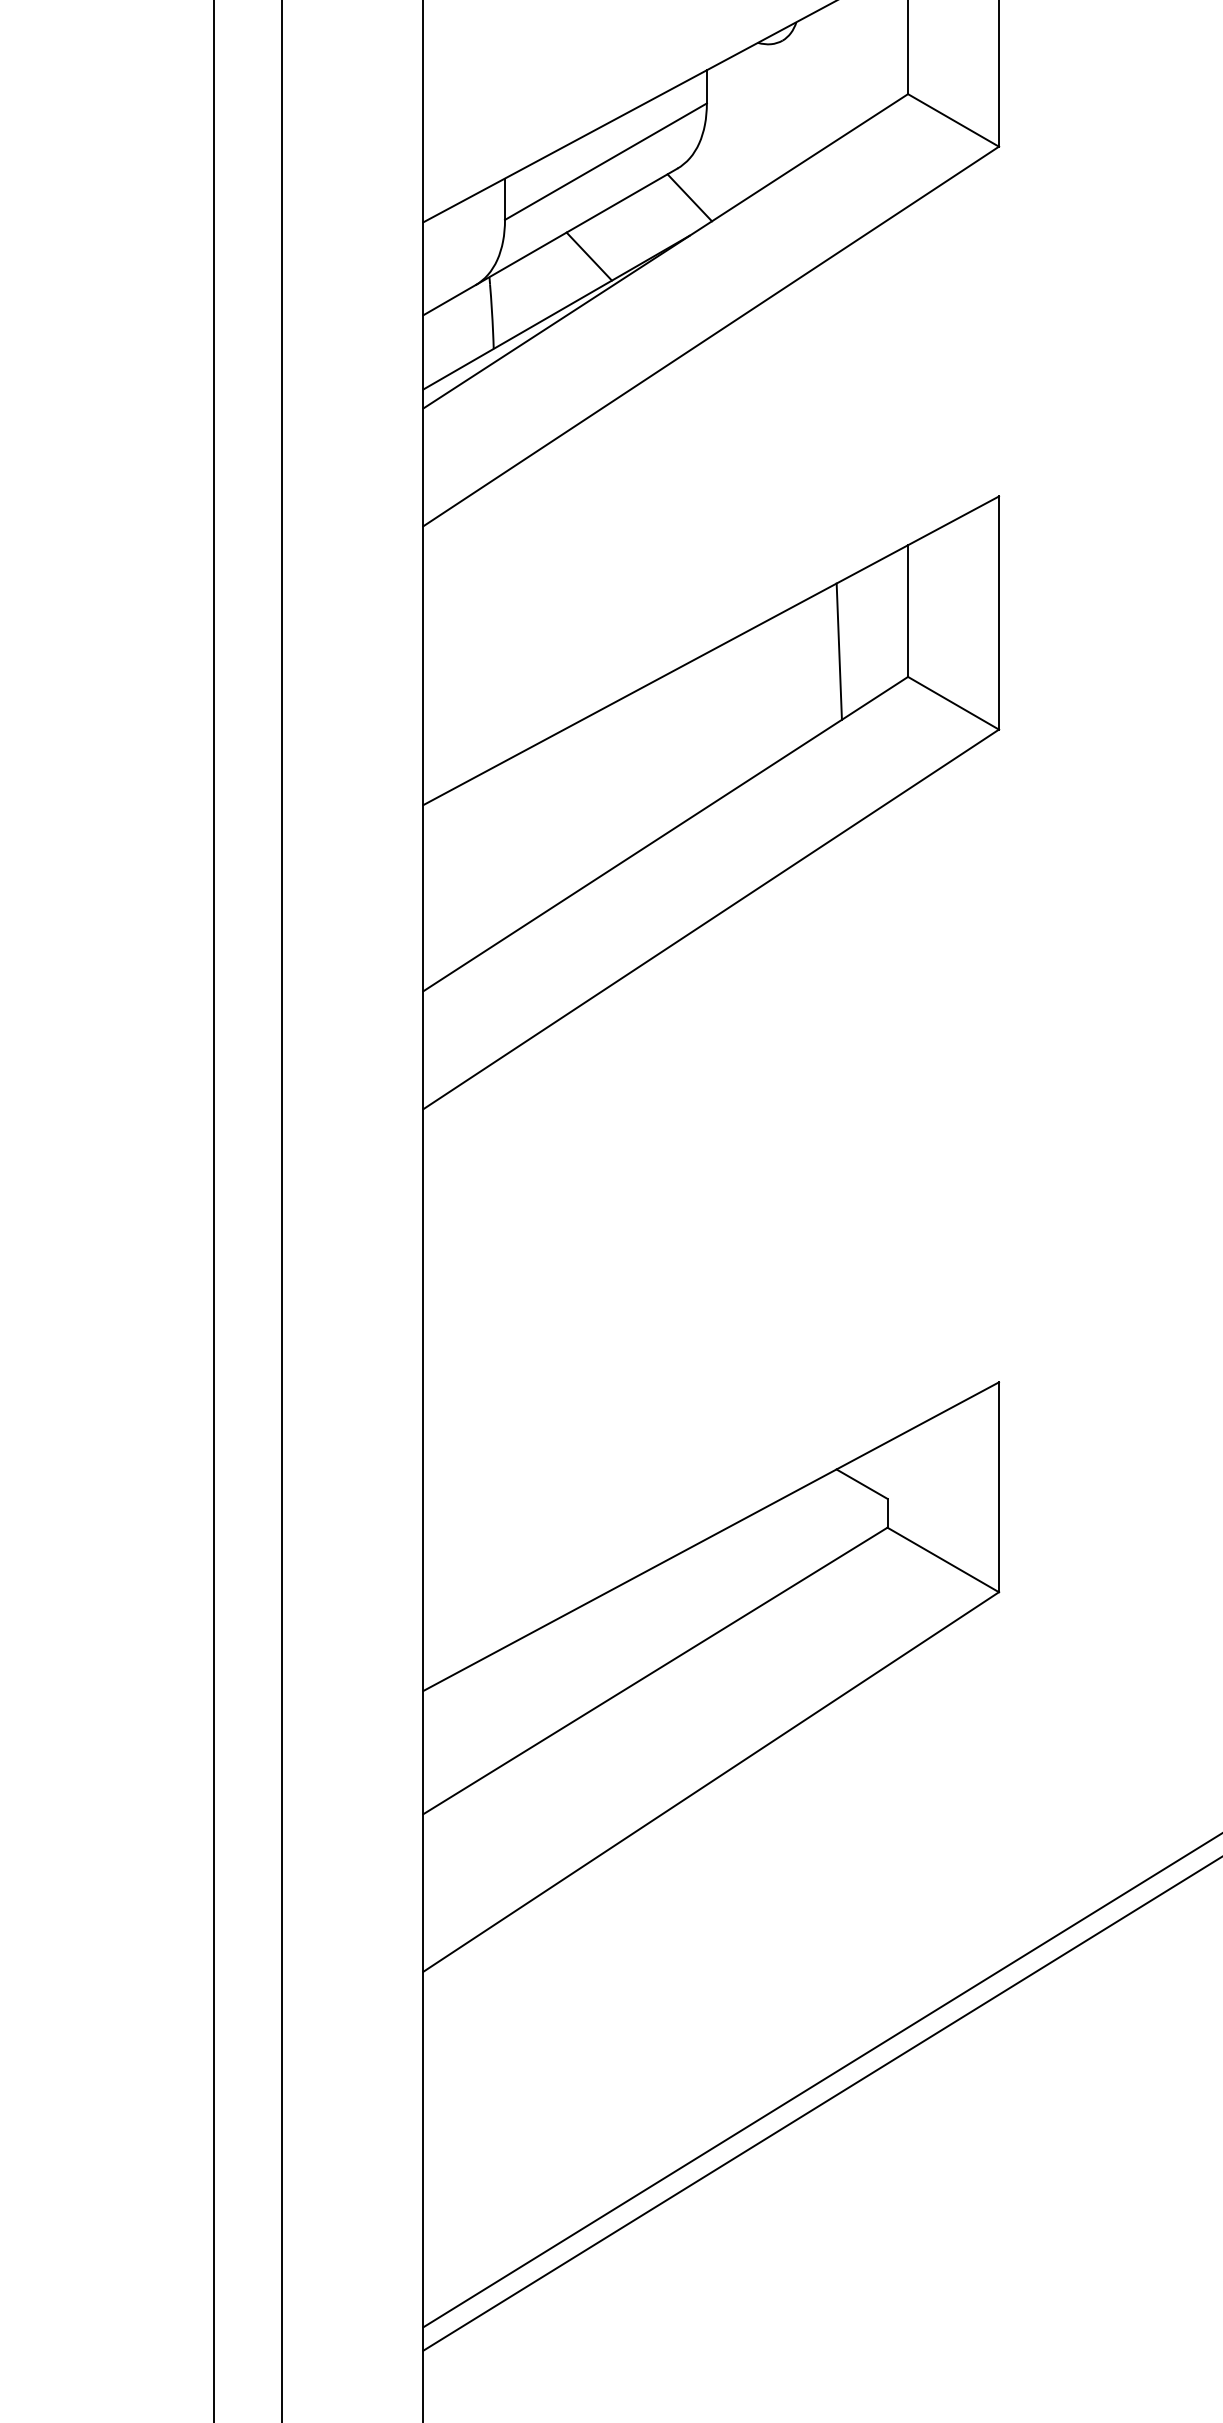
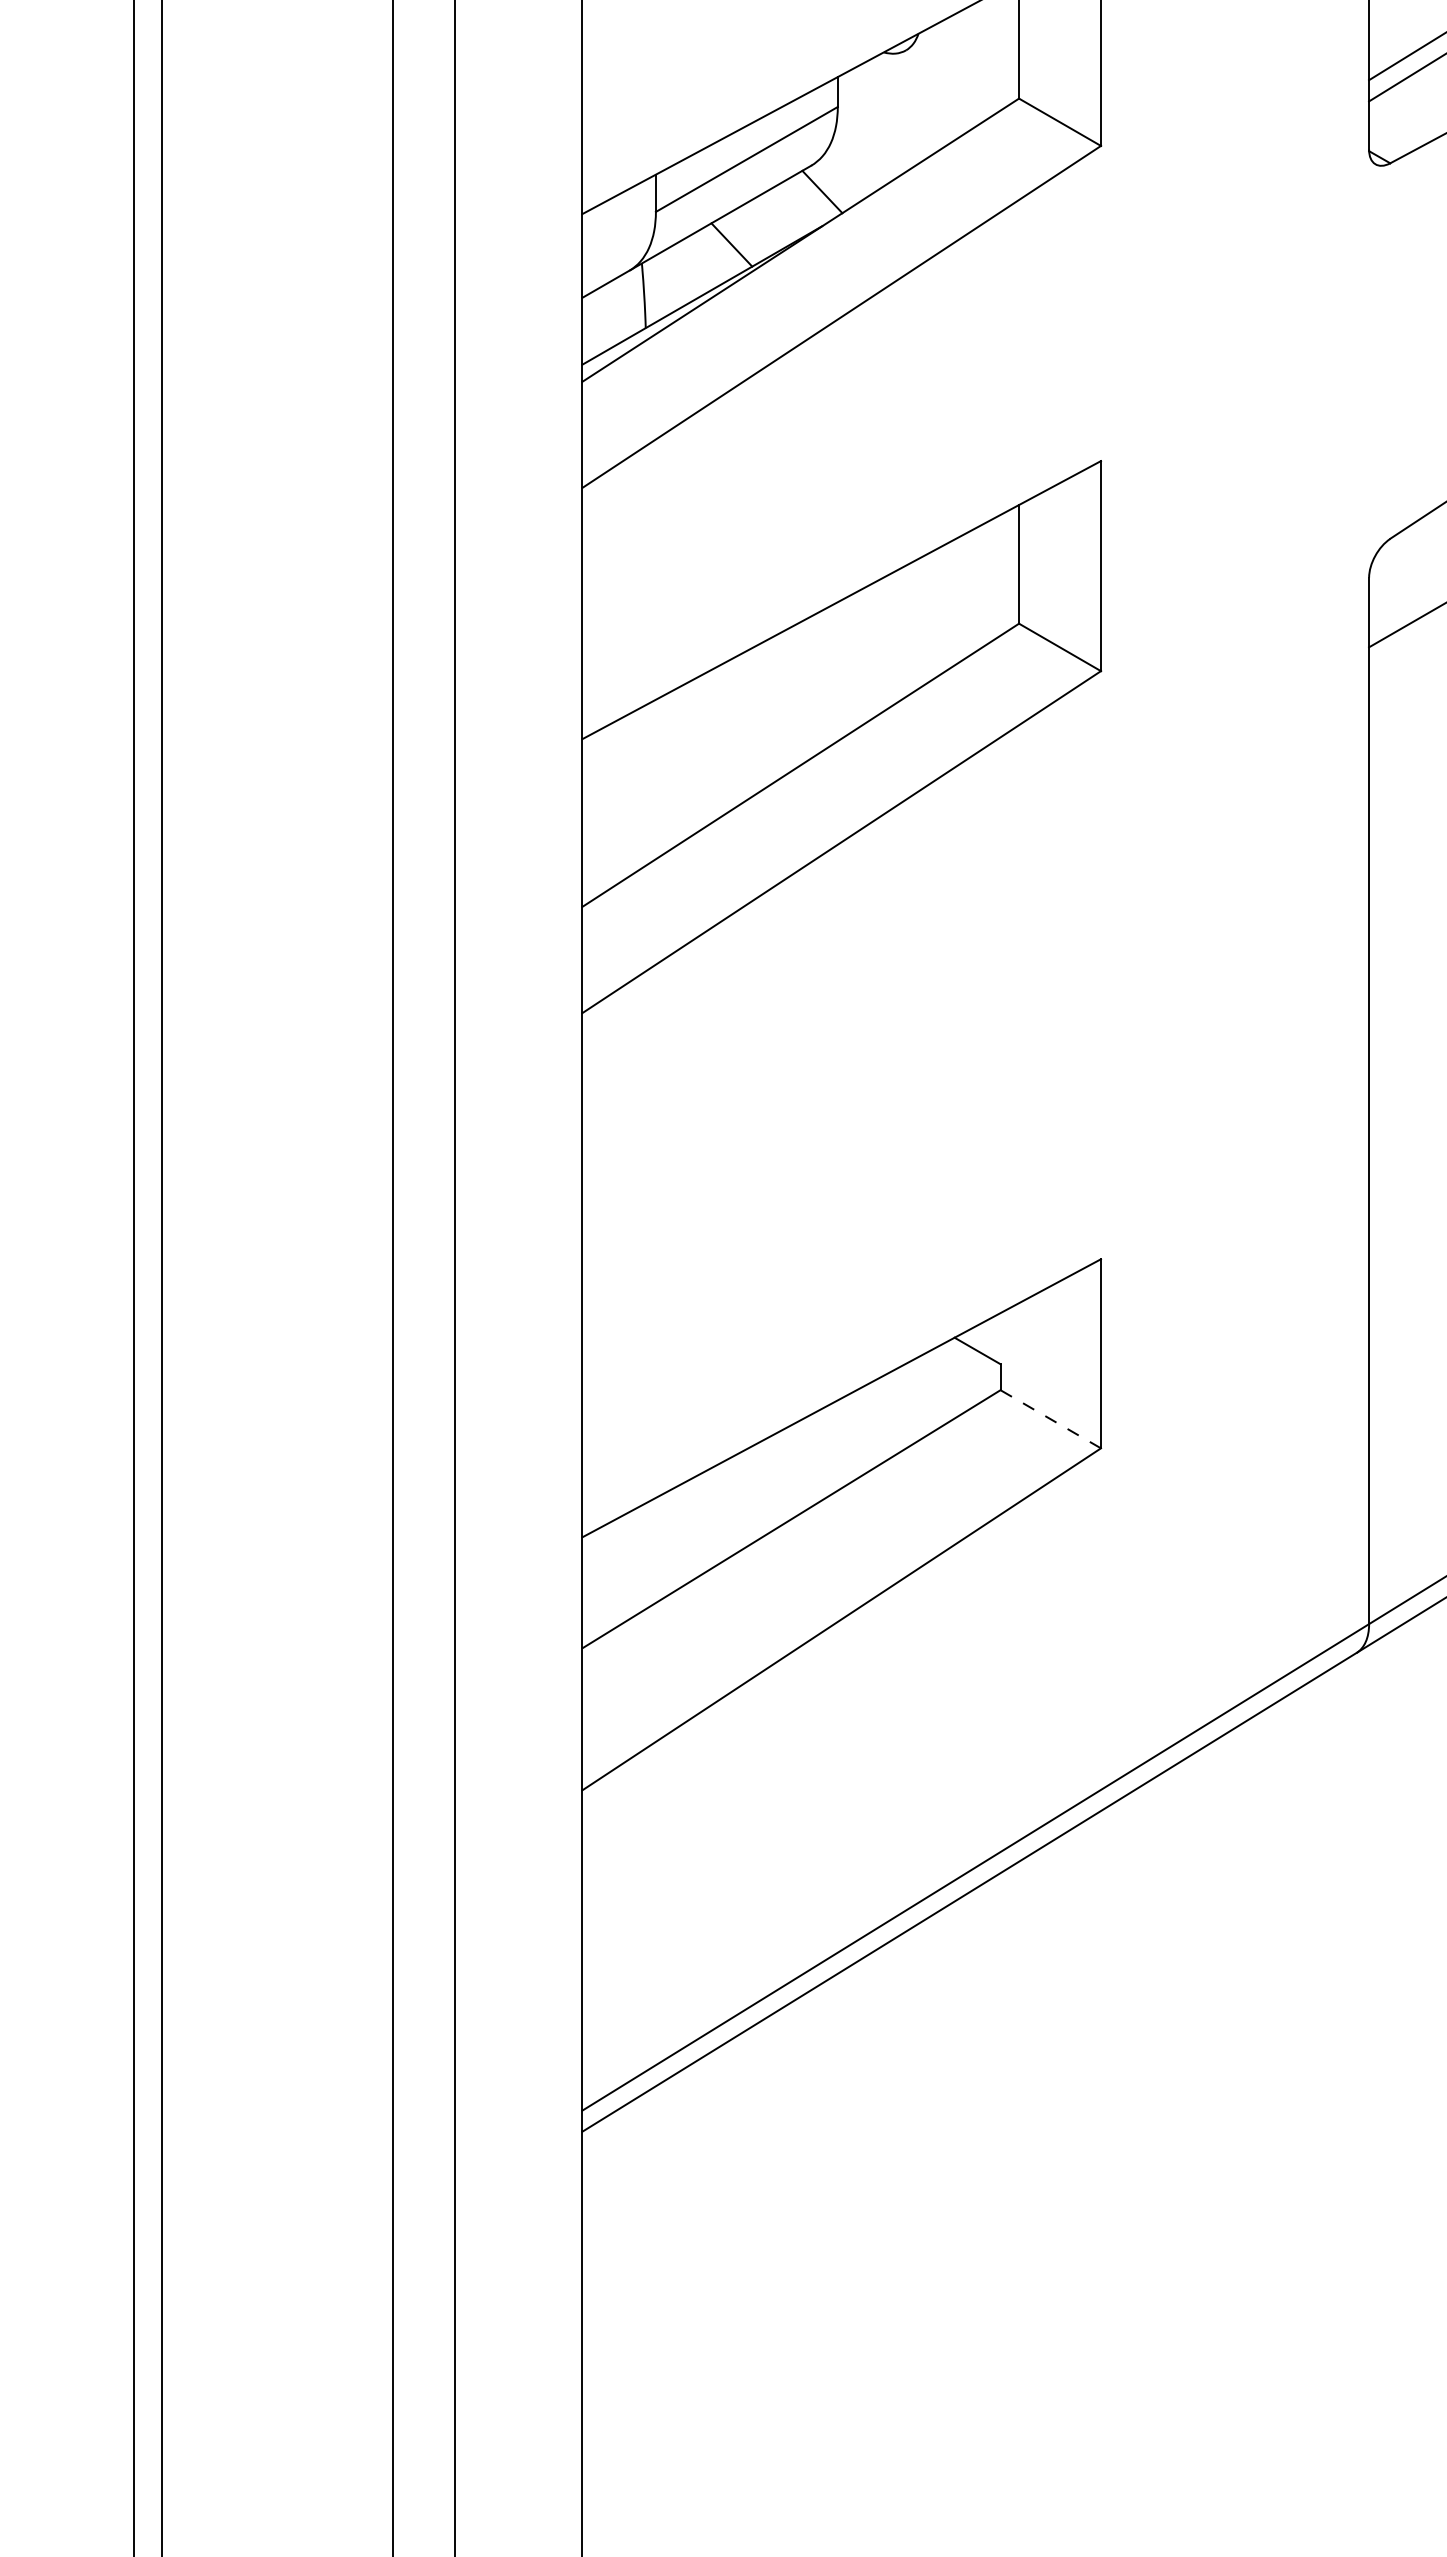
line: (838, 651) -> (956, 600), removed
line: (942, 1560) -> (1050, 1419), solid -> dashed

